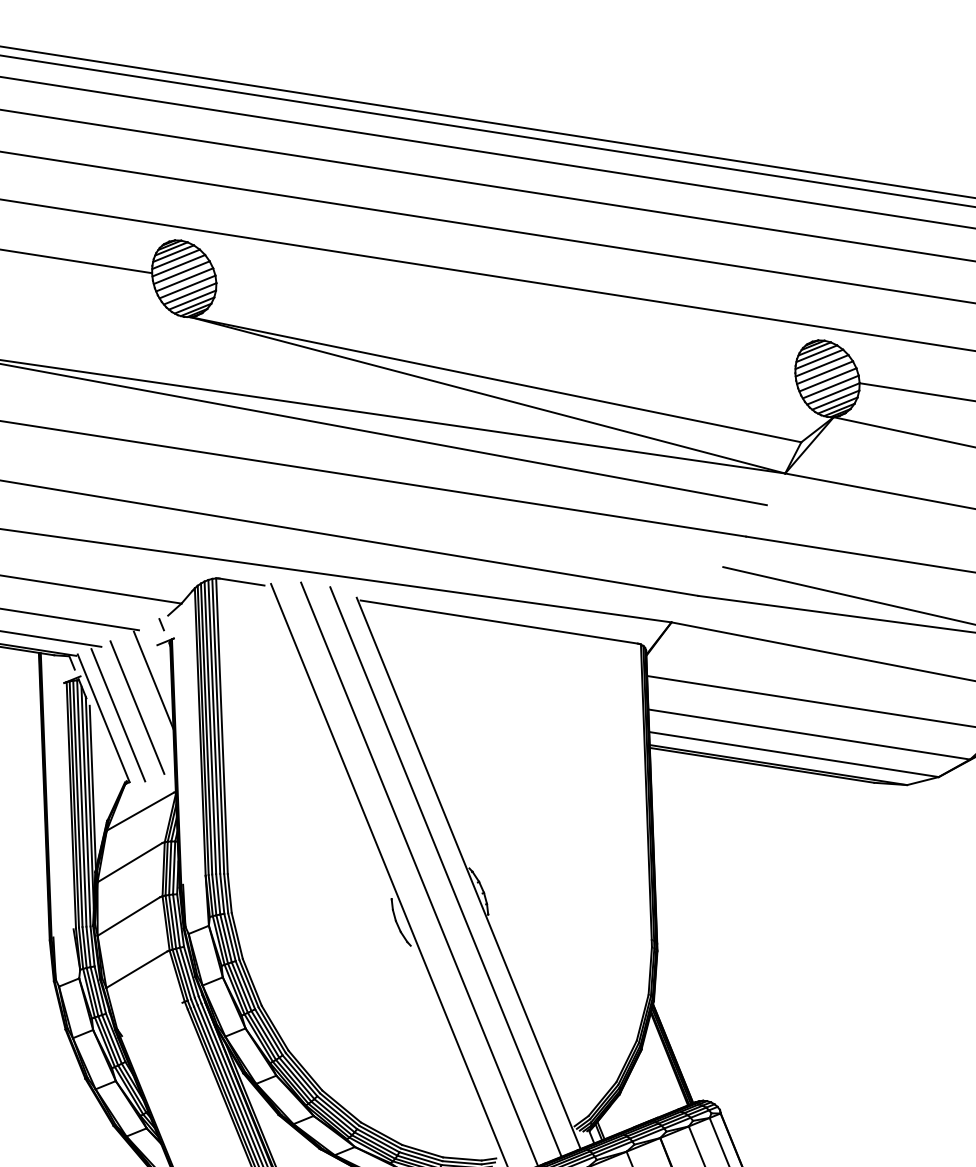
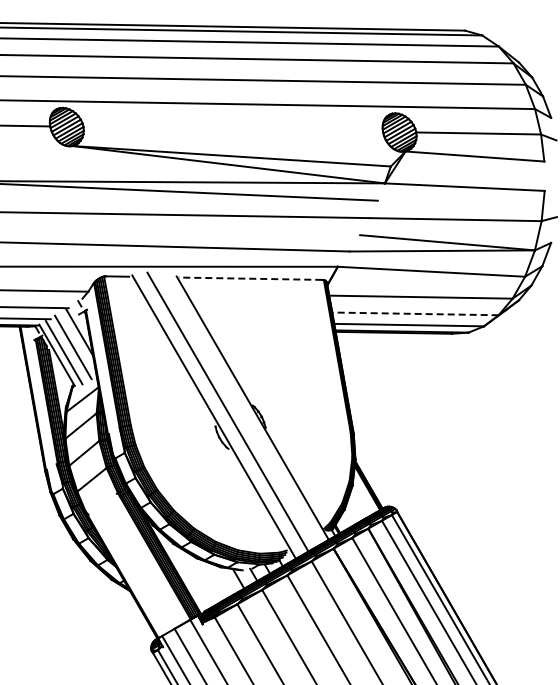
line: (499, 621) -> (250, 278), solid -> dashed
line: (807, 733) -> (414, 313), solid -> dashed
line: (444, 870) -> (240, 408), removed

